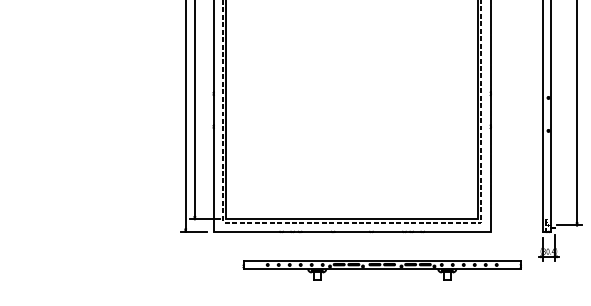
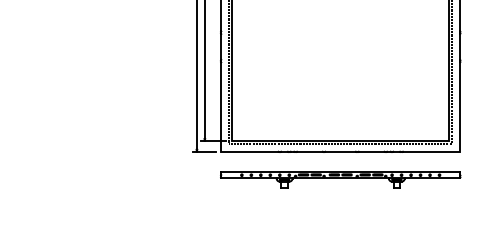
part: (381, 270) -> (340, 179), moved

